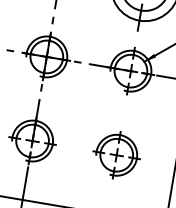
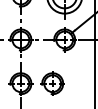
part: (116, 154) -> (52, 83), moved

